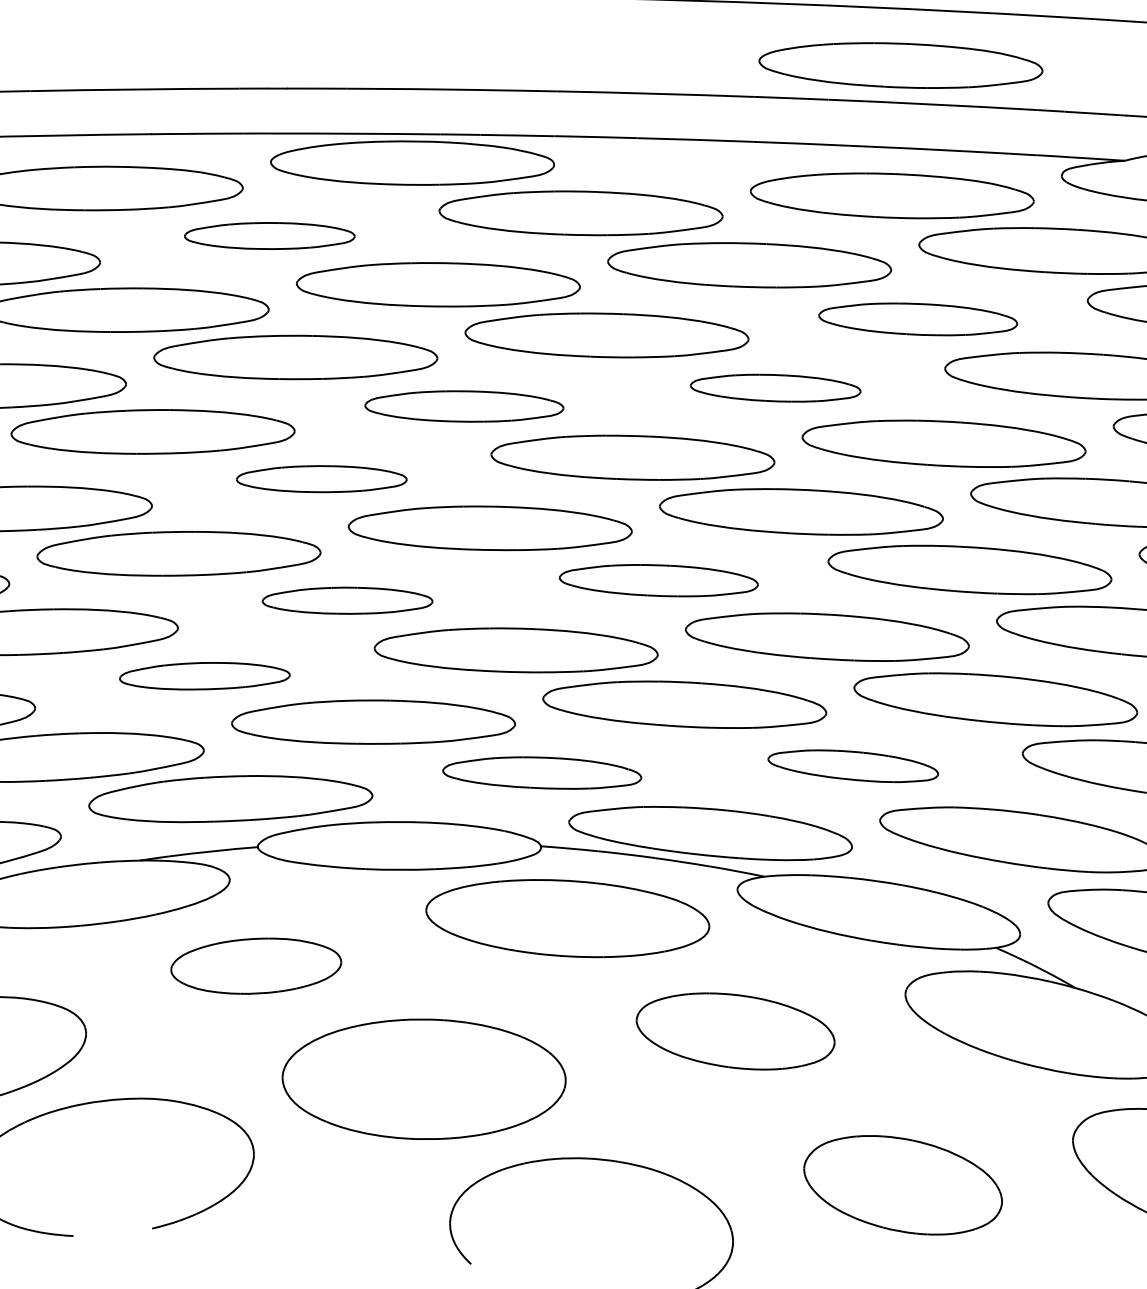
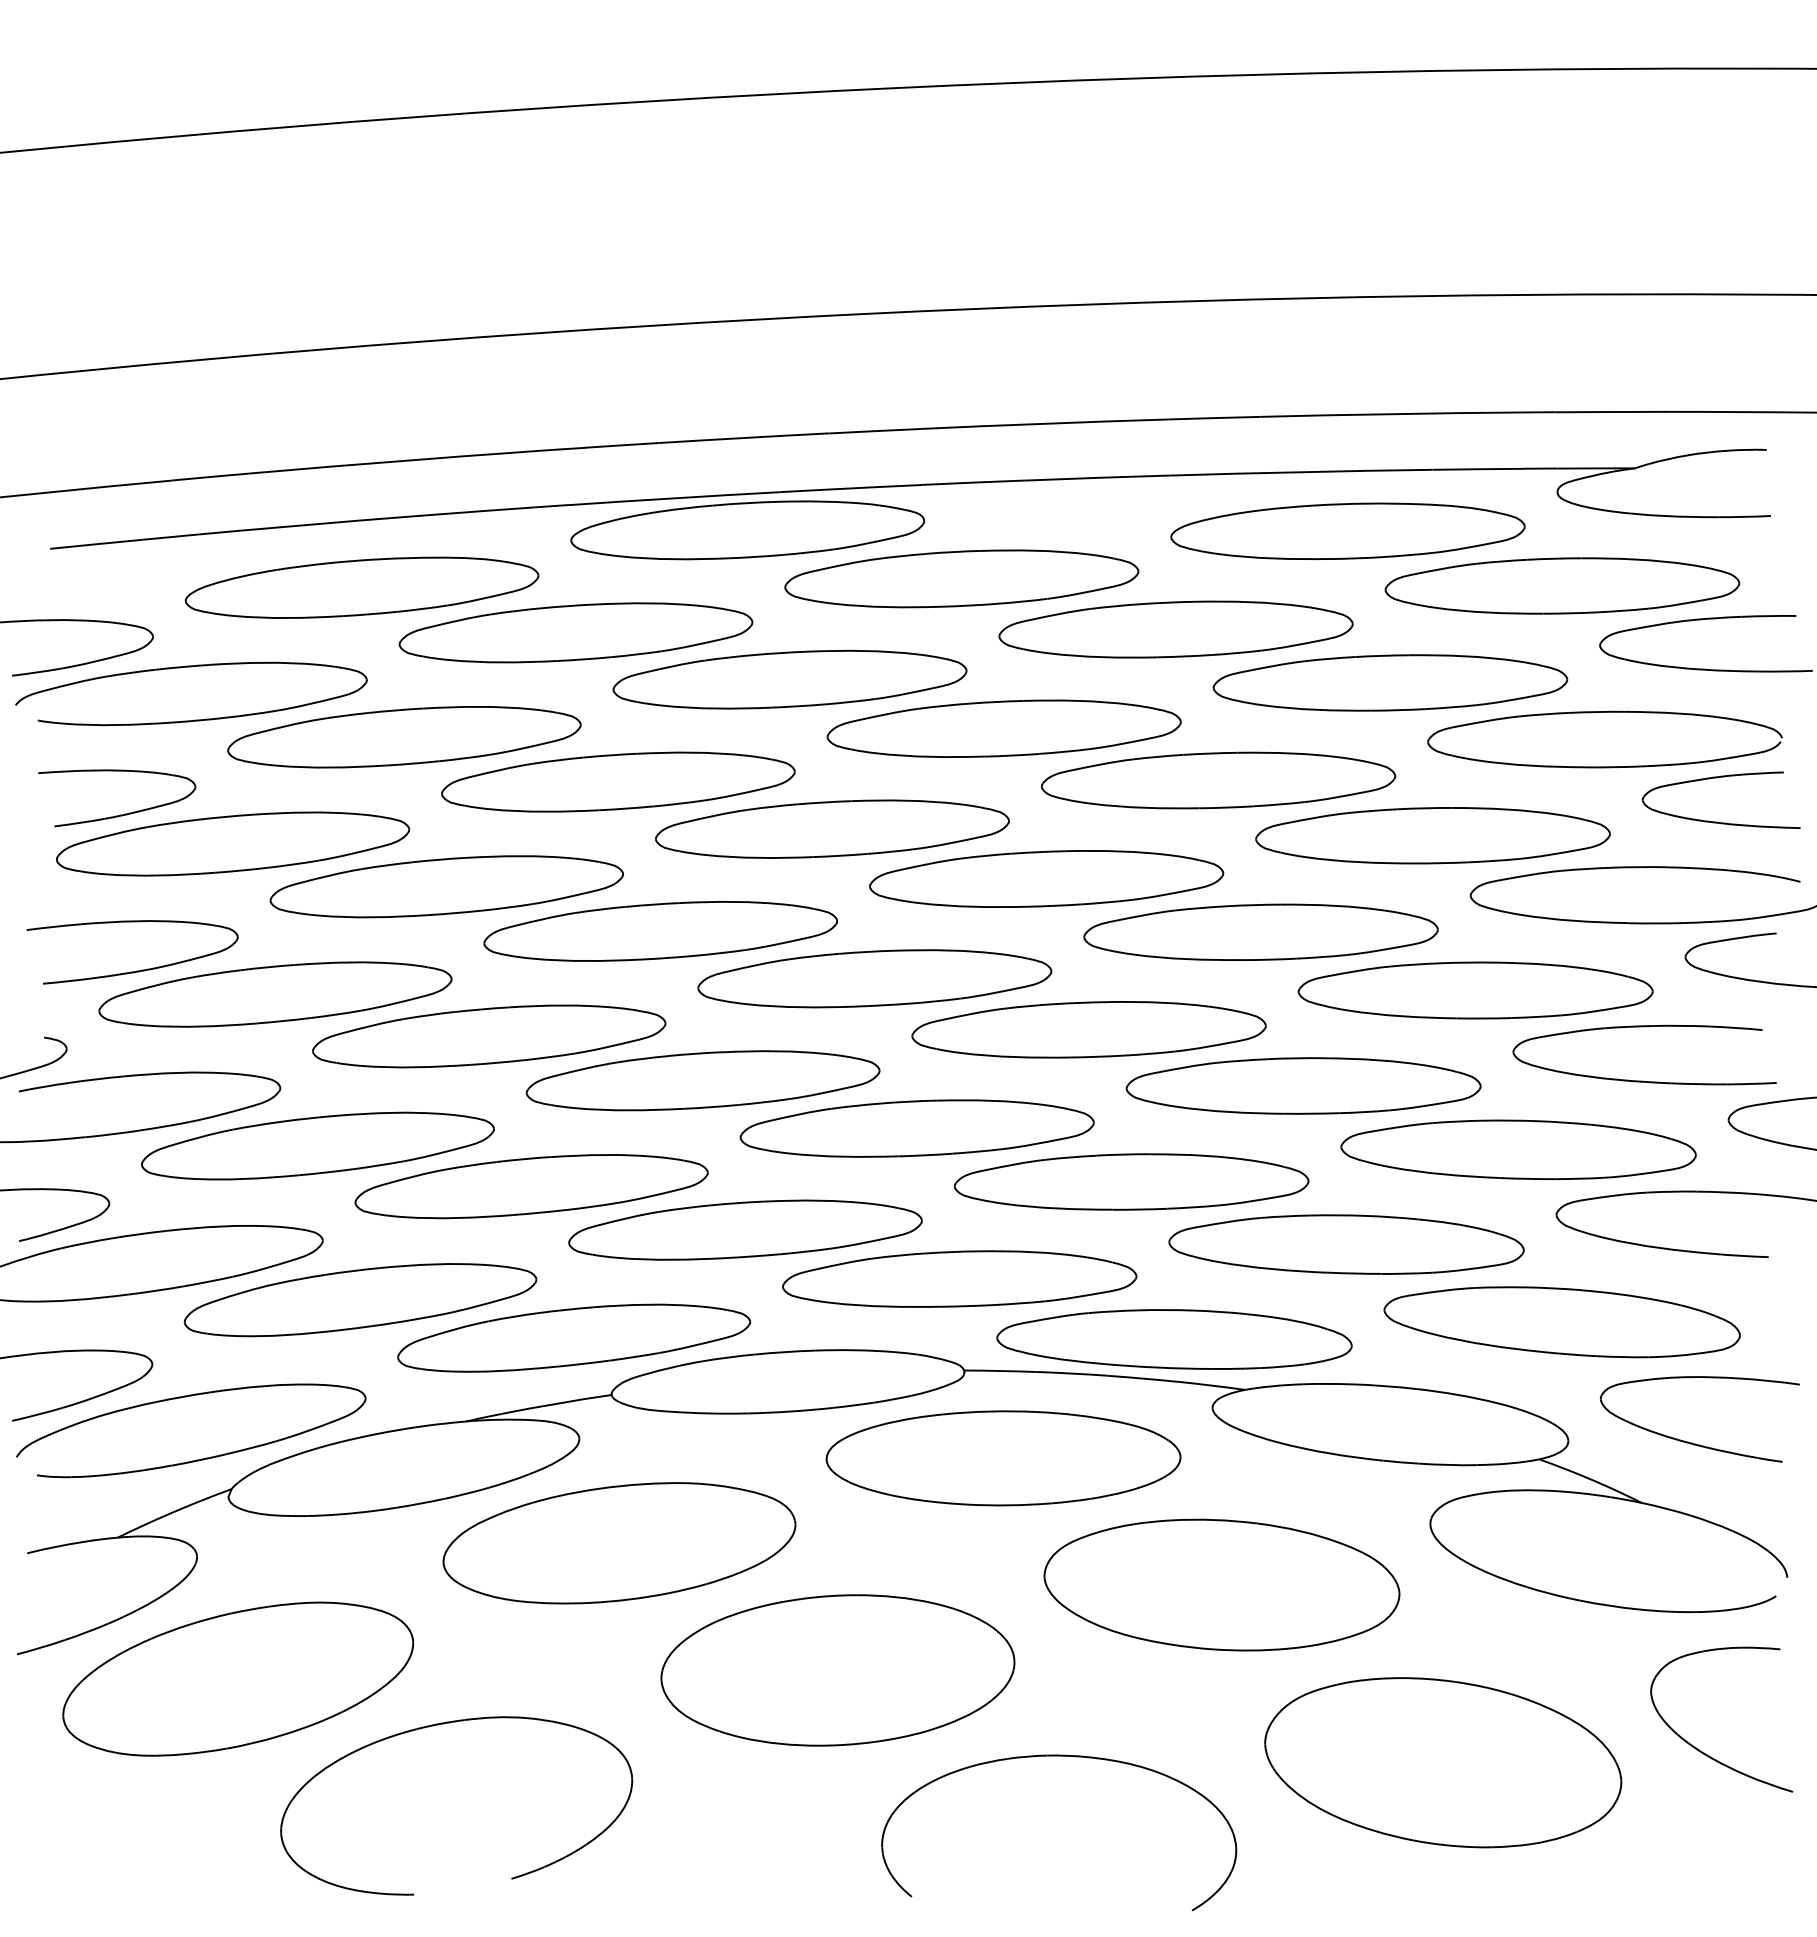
part: (900, 64) -> (1347, 367), removed
part: (269, 235) -> (575, 632), size x1.67
part: (918, 318) -> (1390, 682), size x1.43
part: (775, 388) -> (1218, 780), size x1.67
part: (464, 406) -> (832, 828), size x1.43
part: (321, 479) -> (660, 931), size x1.67
part: (658, 580) -> (1088, 1029), size x1.43
part: (347, 600) -> (702, 1080), size x1.67
part: (204, 676) -> (531, 1186), size x1.67
part: (853, 765) -> (1346, 1244), size x1.67
part: (542, 772) -> (959, 1278), size x1.43
part: (256, 966) -> (619, 1543), size x1.67
part: (735, 1031) -> (1221, 1584), size x1.43
part: (903, 1185) -> (1443, 1762), size x1.43

